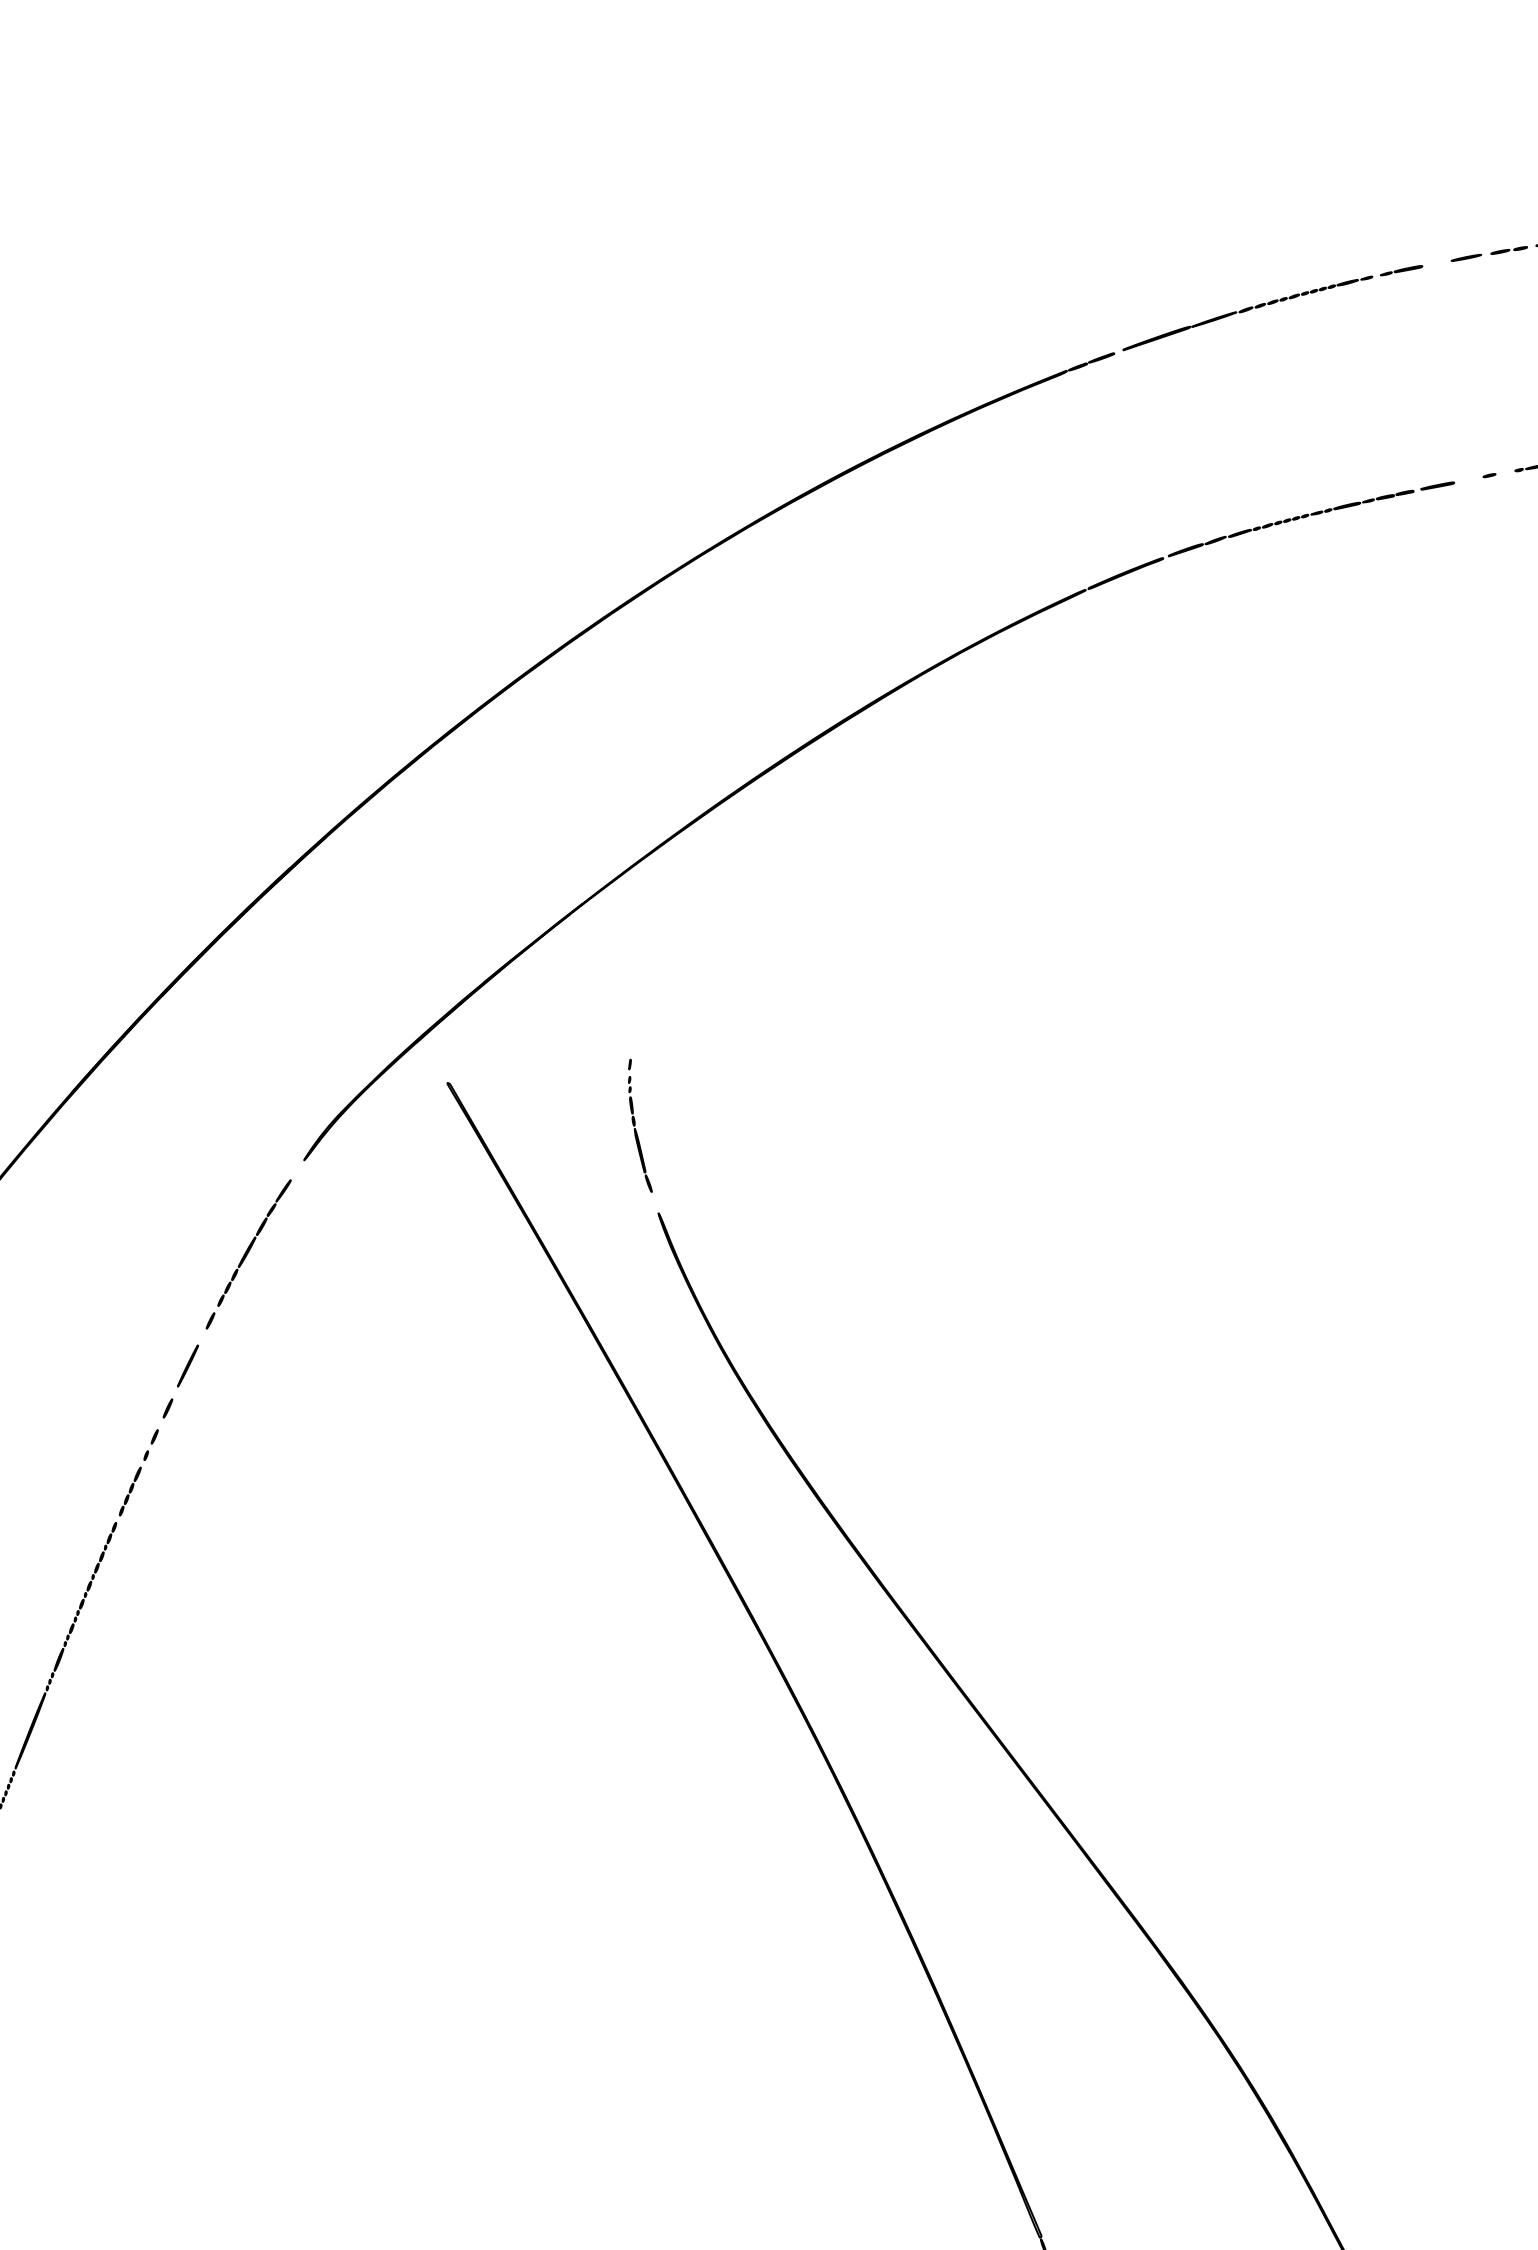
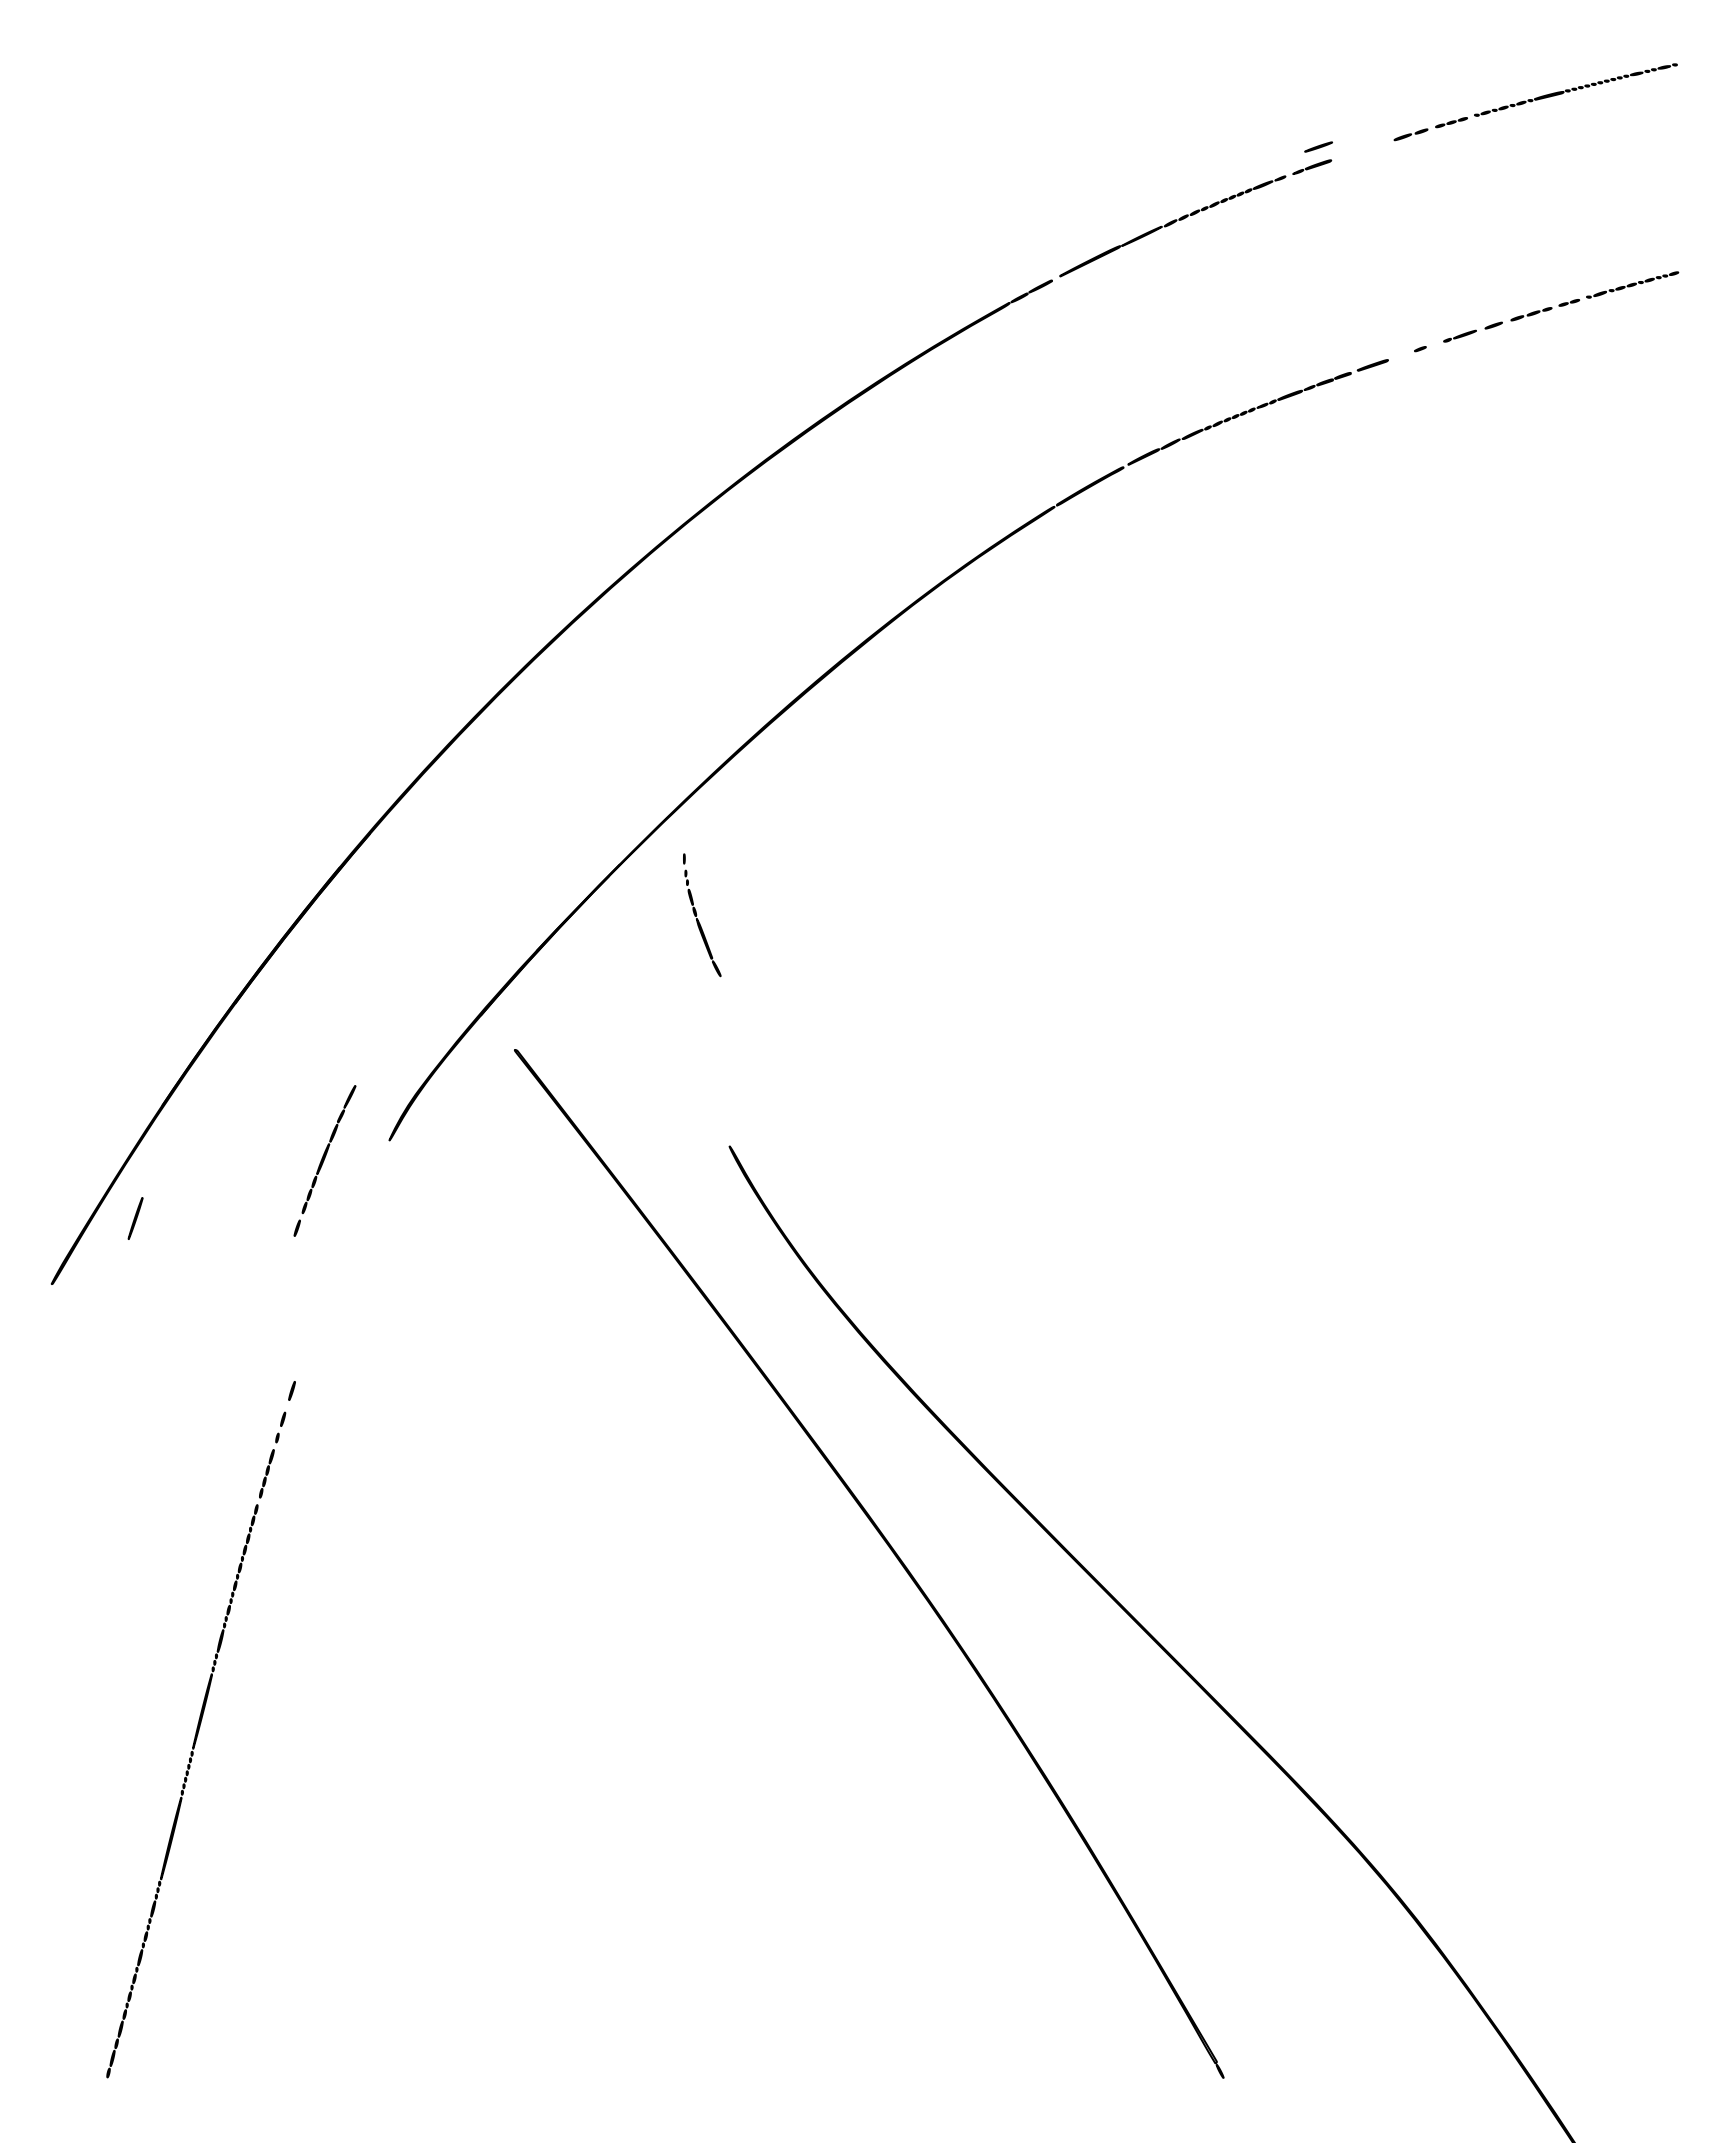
line: (1466, 257) -> (1318, 146), moved
part: (641, 1126) -> (702, 915), moved
part: (248, 1253) -> (324, 1160), moved
line: (187, 1365) -> (135, 1218), moved

